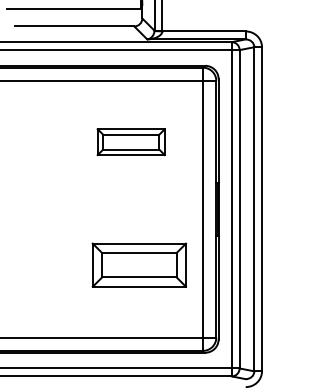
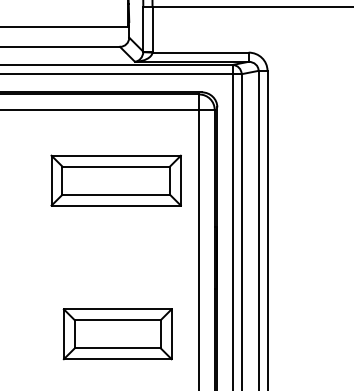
part: (131, 141) -> (116, 179), size x1.67
part: (139, 264) -> (117, 333), moved

